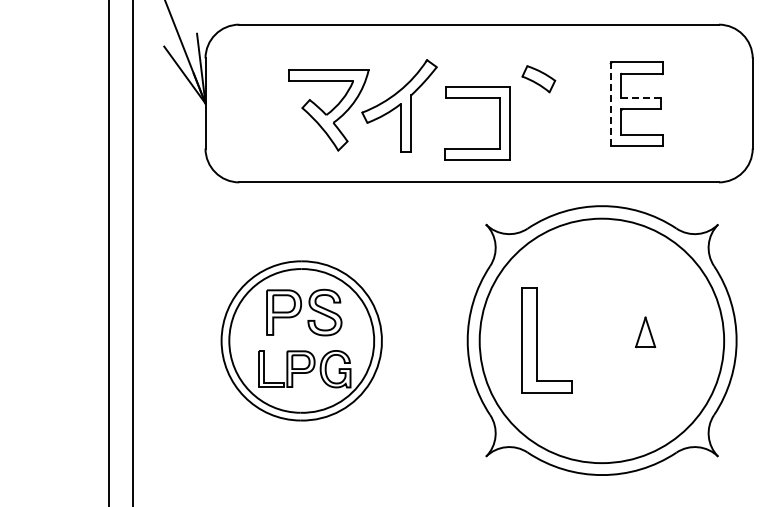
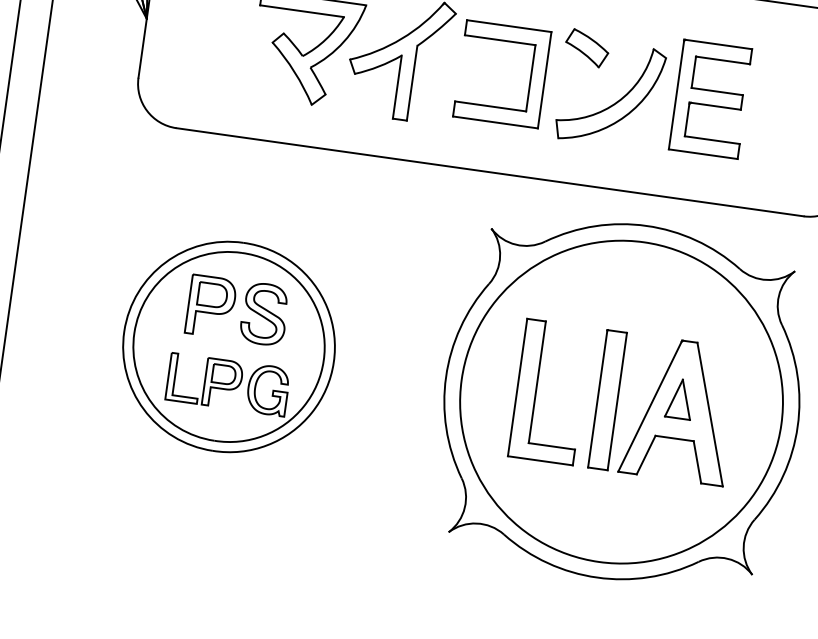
line: (640, 97) -> (716, 90), dashed -> solid
line: (610, 104) -> (676, 94), dashed -> solid
part: (566, 115) -> (616, 100), added
part: (499, 123) -> (530, 78), moved
part: (634, 340) -> (664, 407), added

